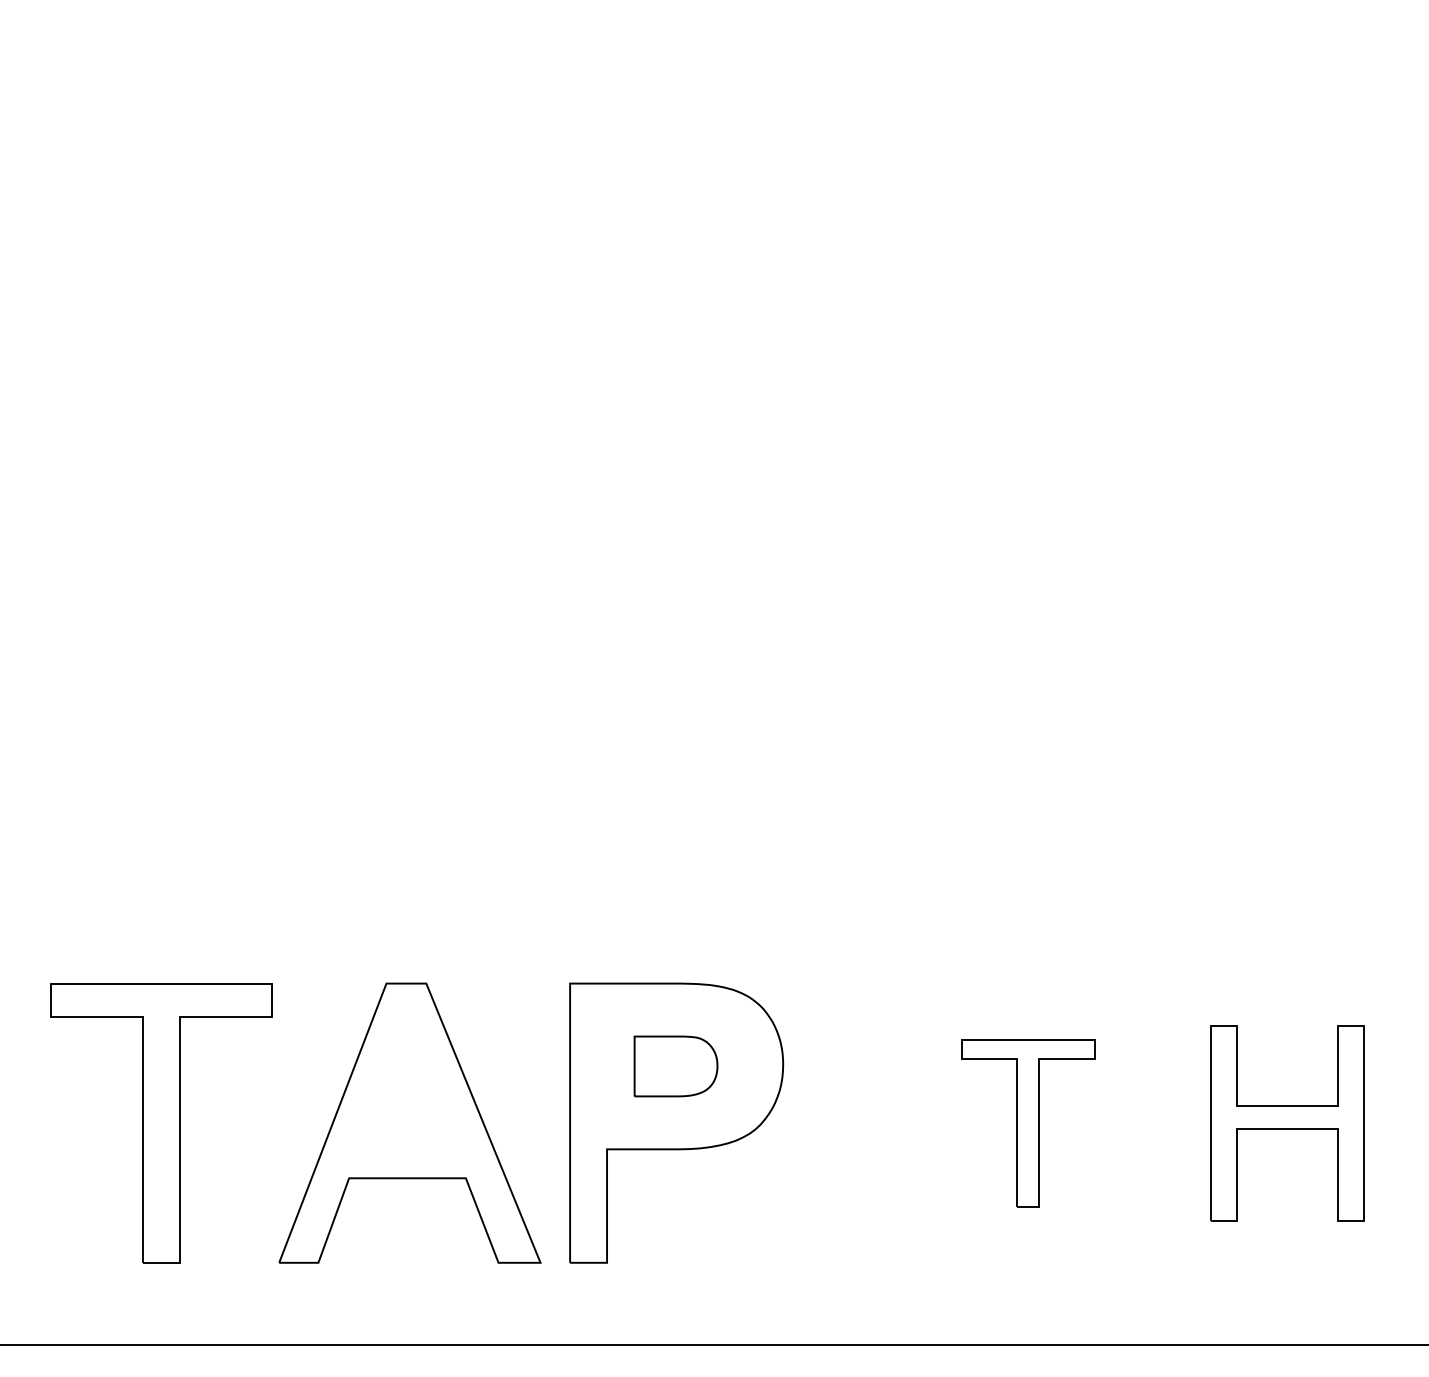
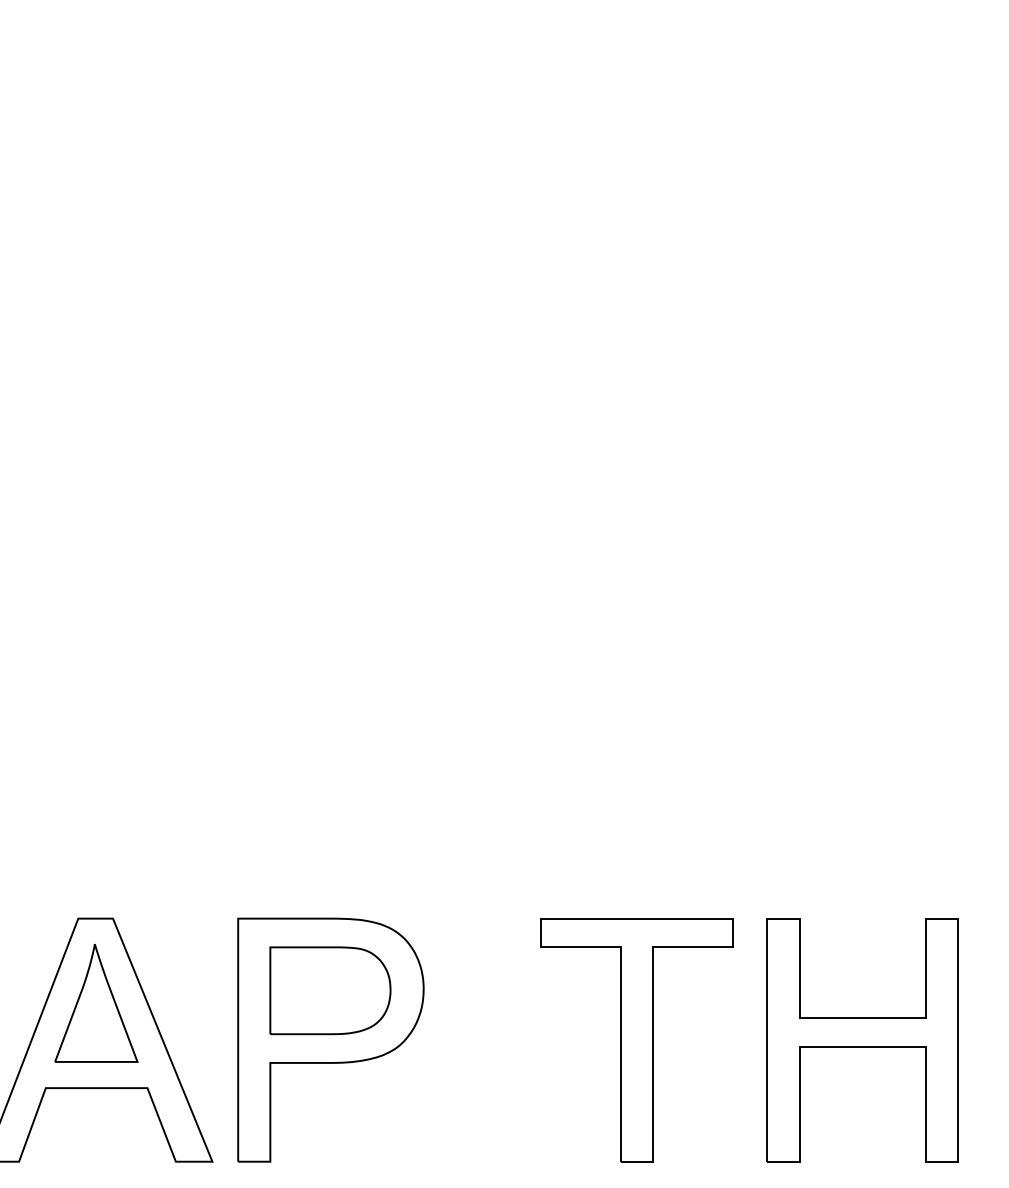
part: (675, 1066) -> (329, 990), size x1.67
part: (407, 1080) -> (96, 1003), added
part: (1028, 1123) -> (637, 1040), size x1.67
part: (1287, 1123) -> (862, 1040), size x1.43

